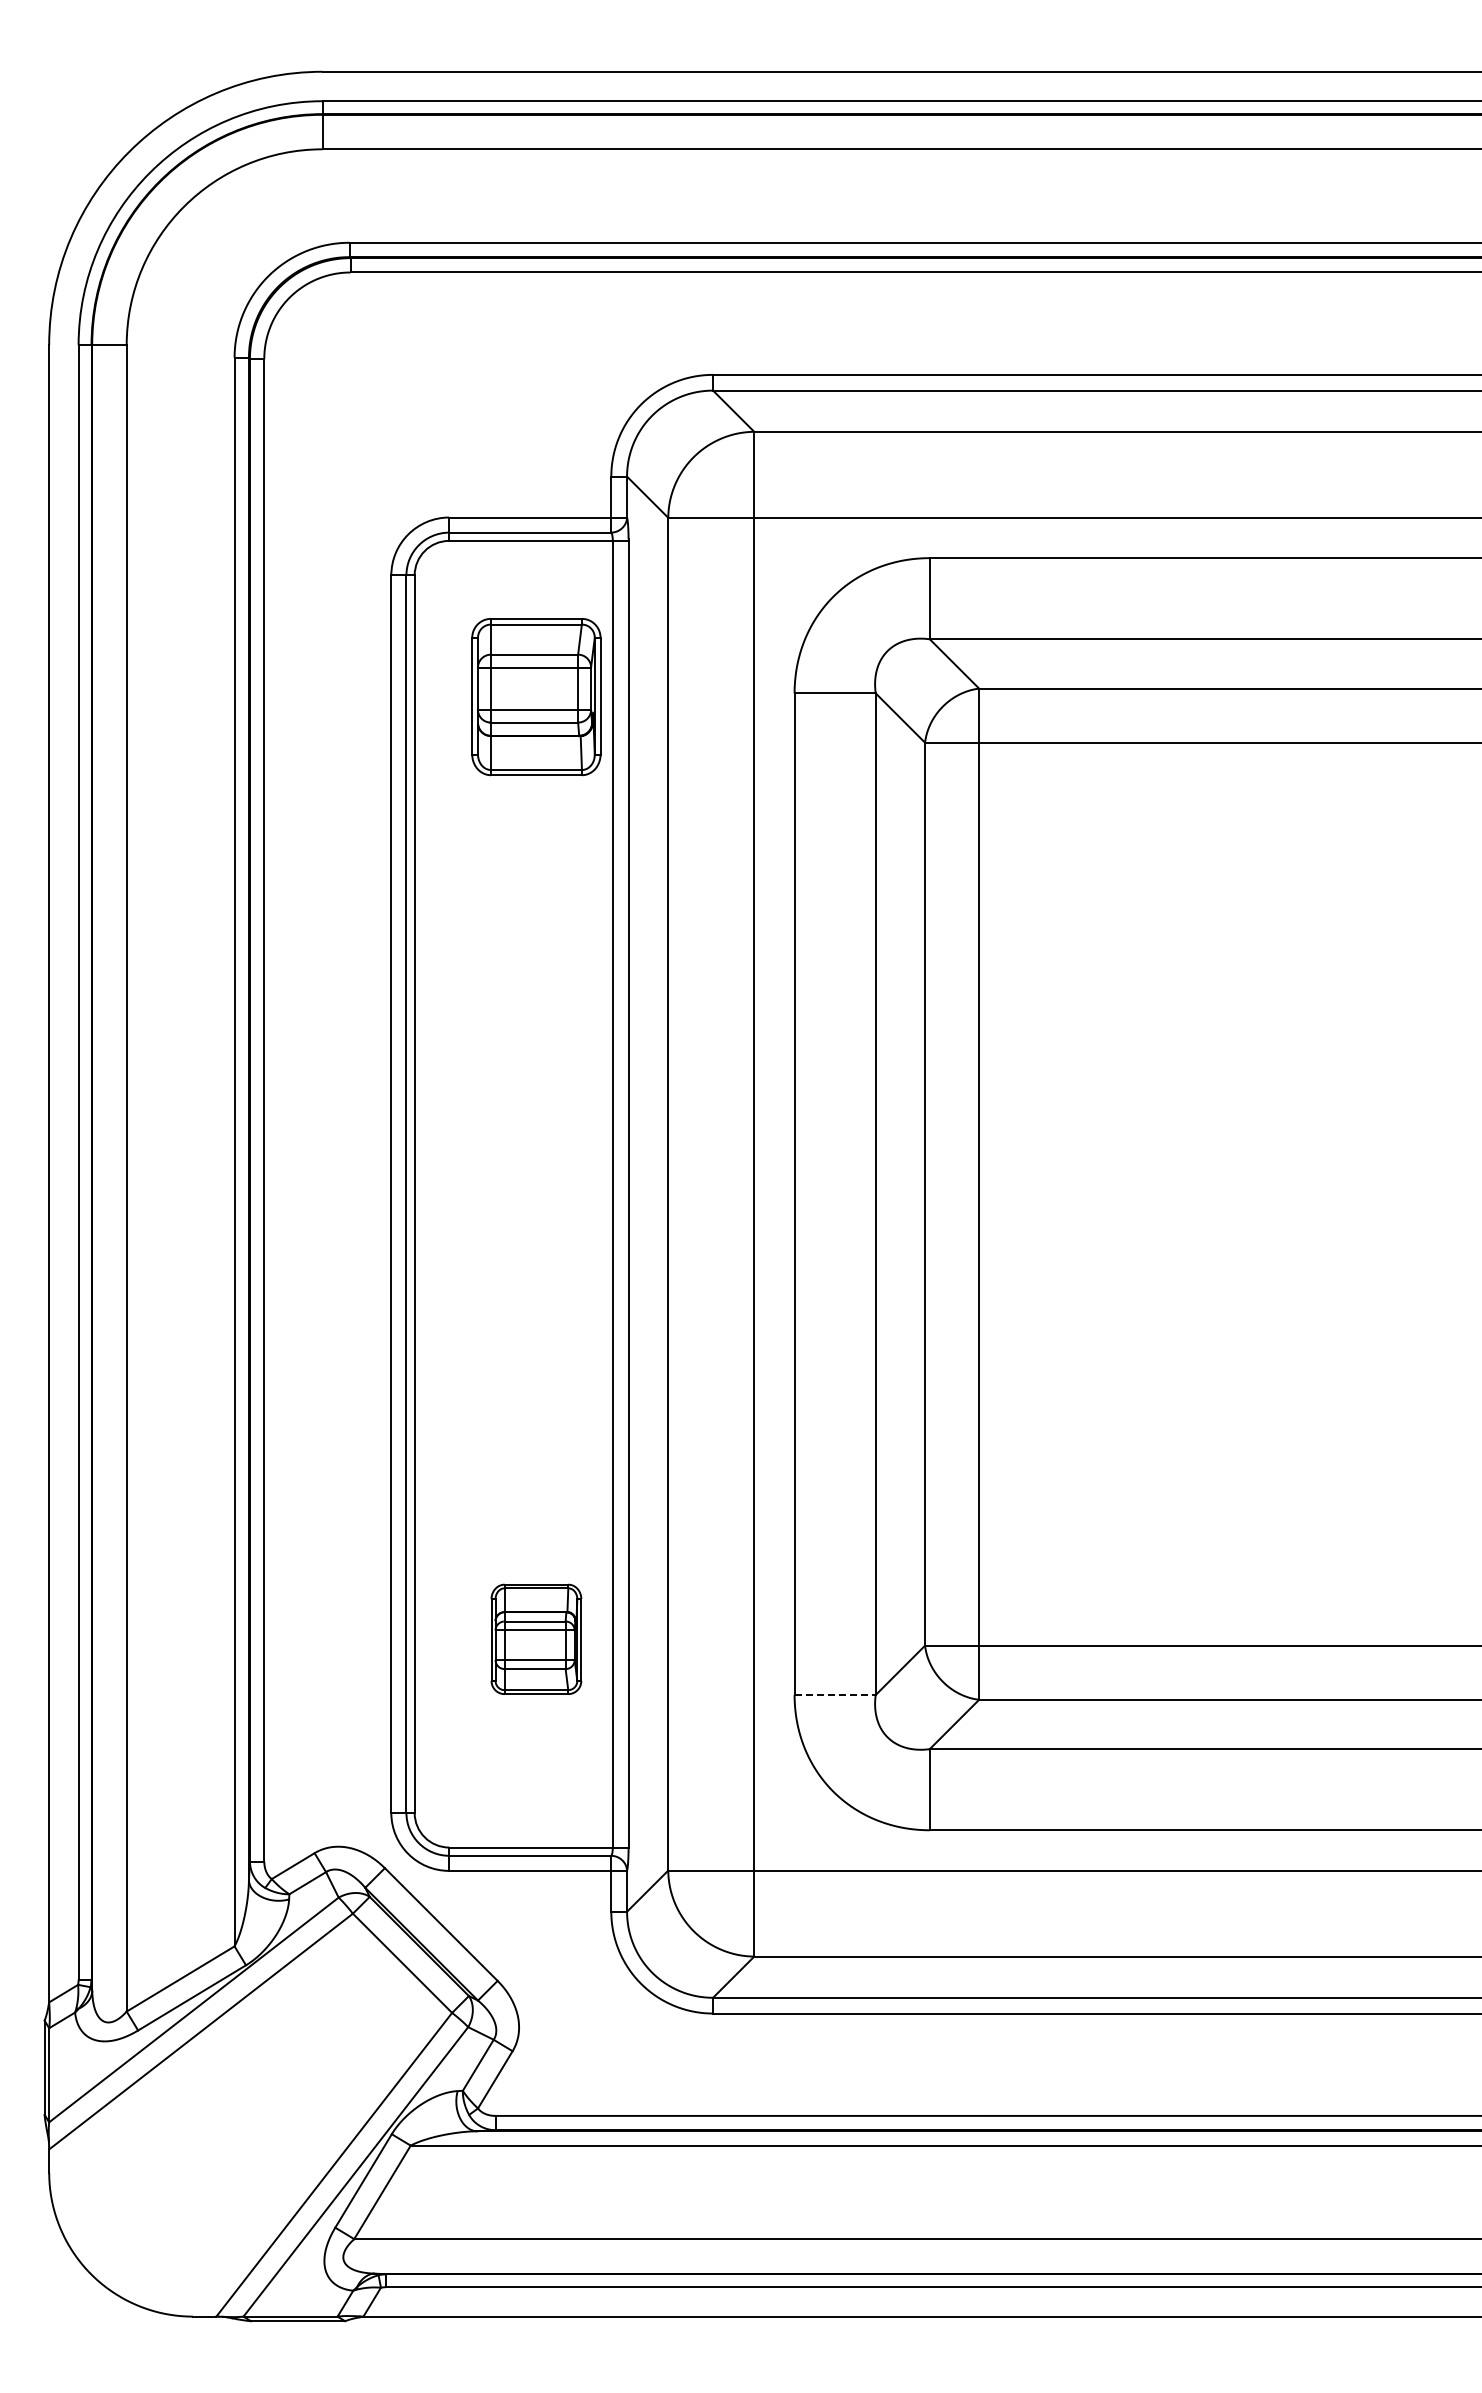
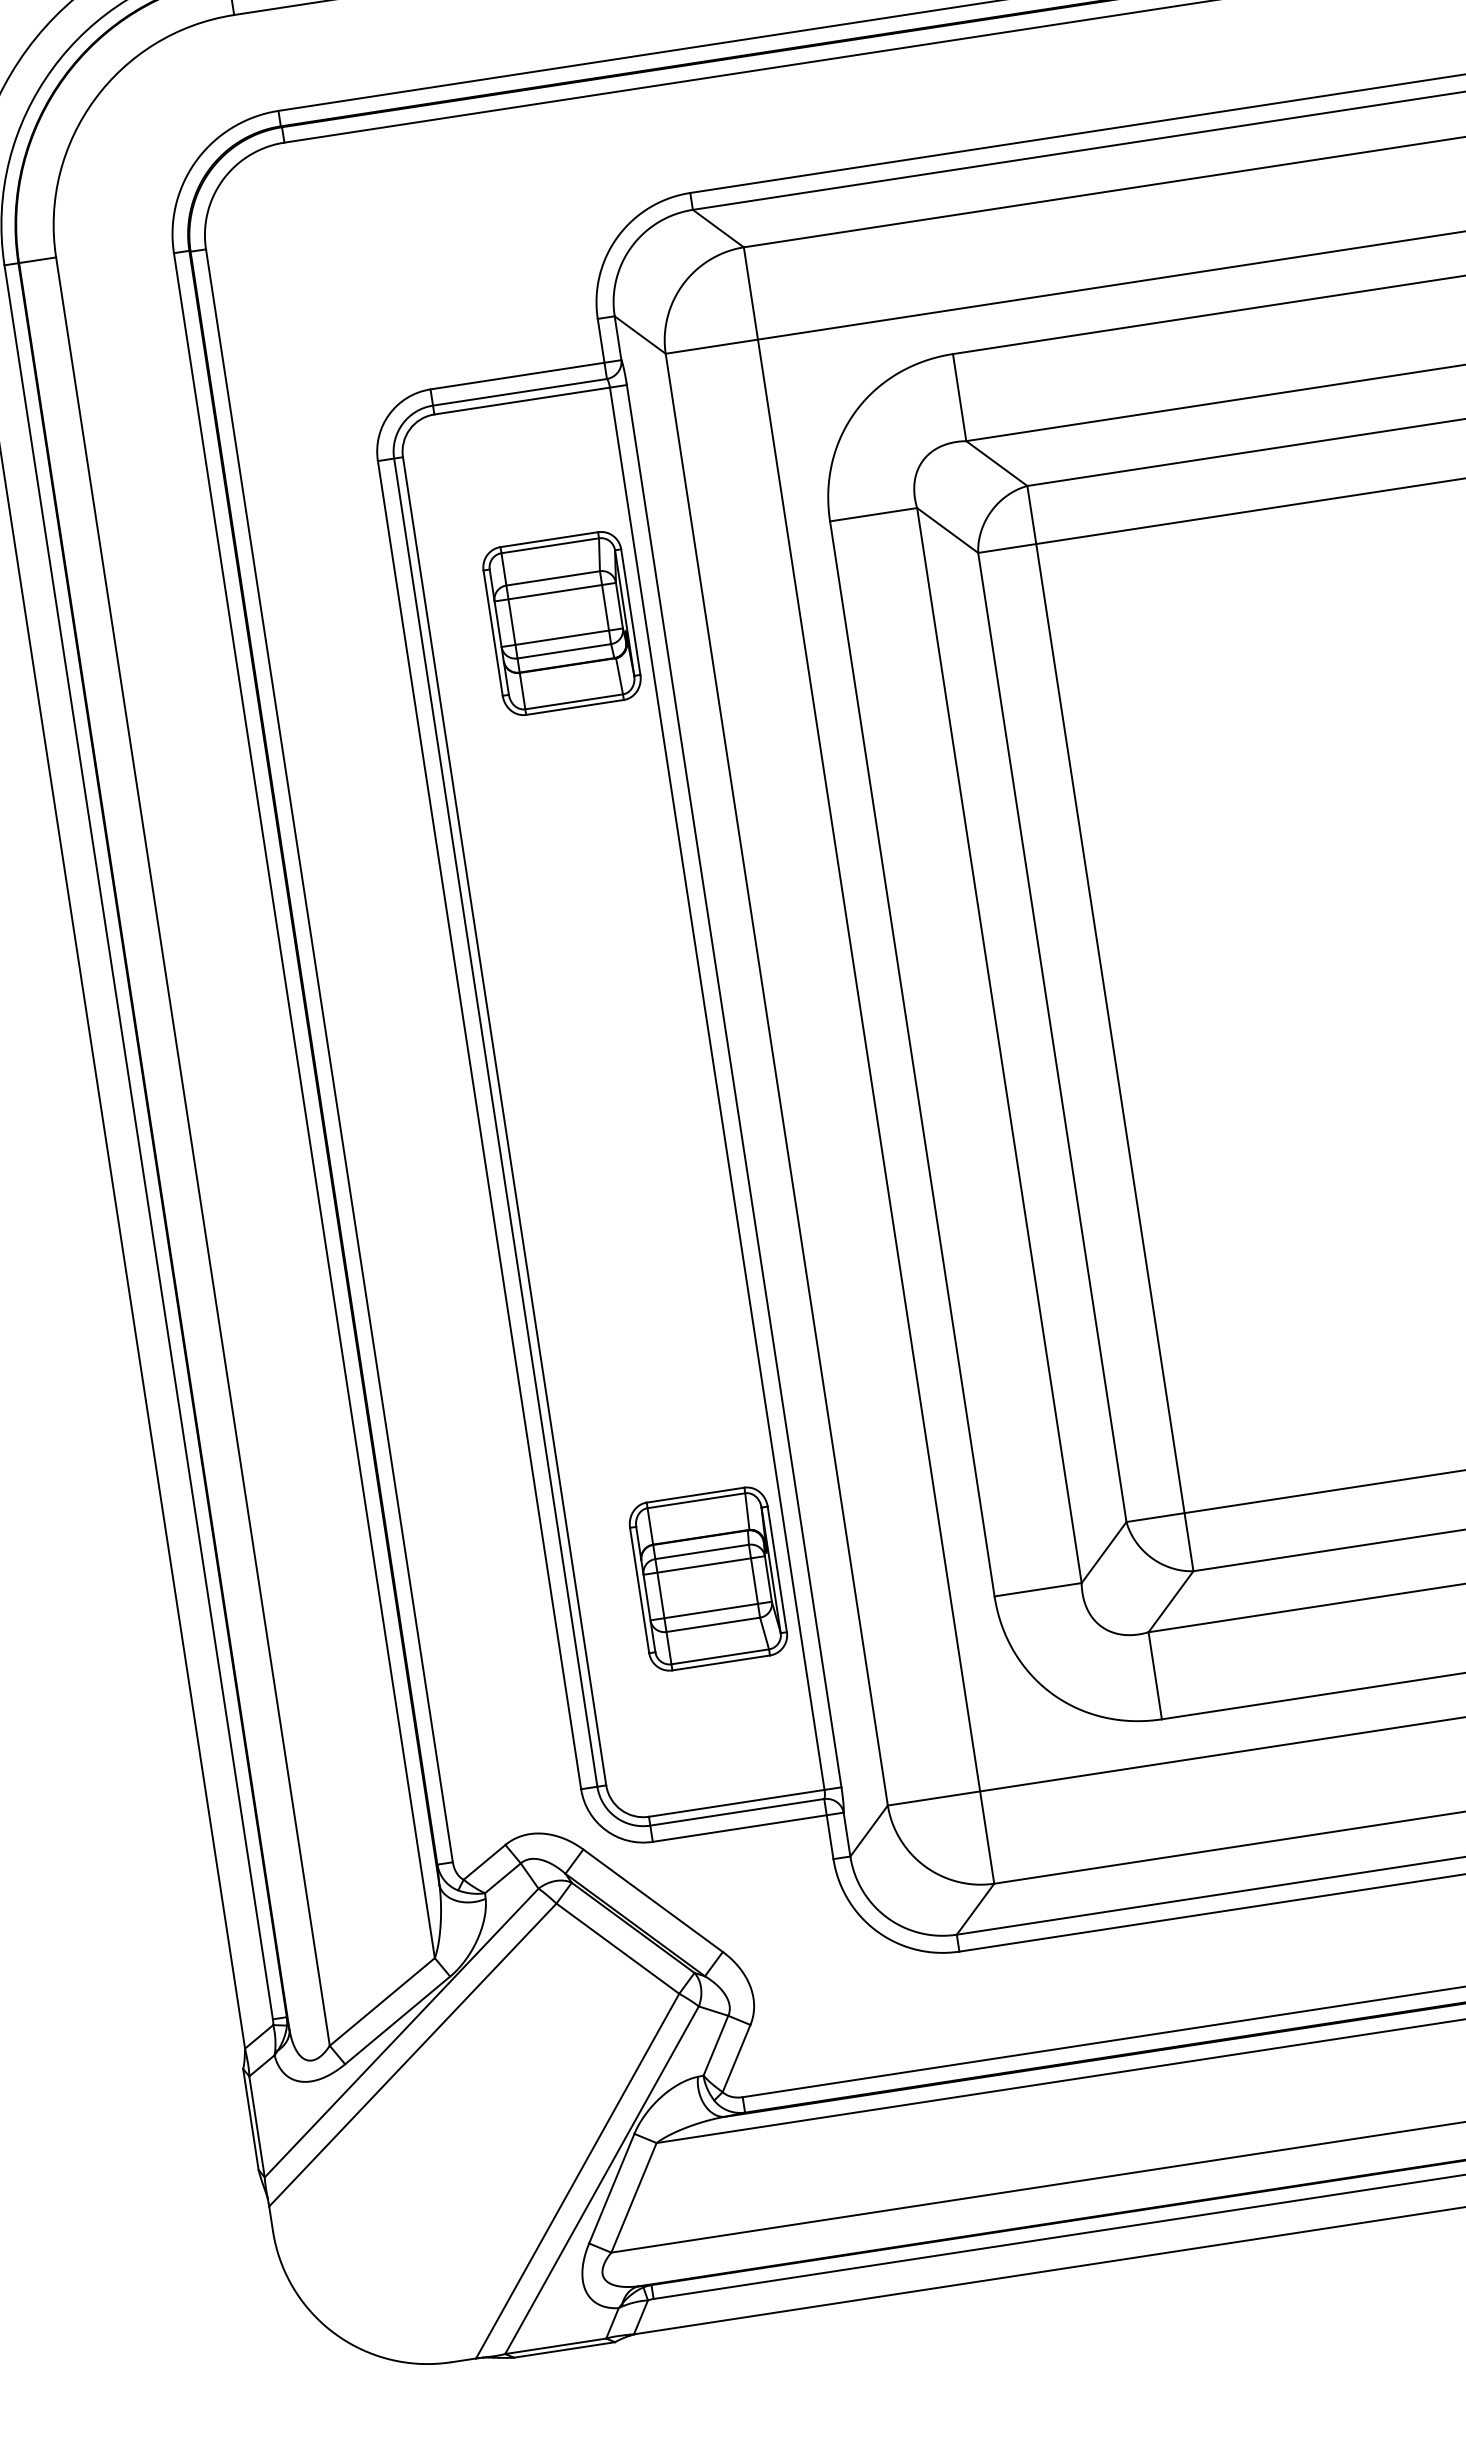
part: (536, 697) -> (562, 624), moved
part: (536, 1639) -> (708, 1579), size x1.43
line: (835, 1695) -> (1038, 1590), dashed -> solid

